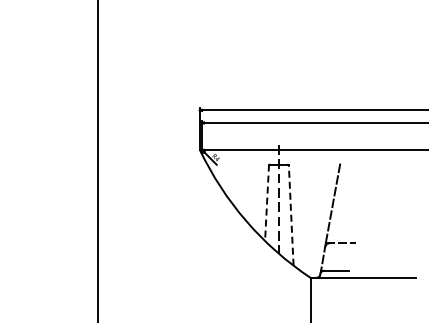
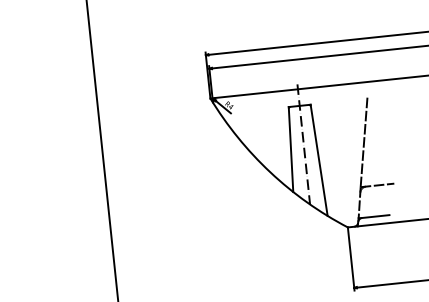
line: (267, 203) -> (291, 150), dashed -> solid
line: (291, 215) -> (319, 160), dashed -> solid

